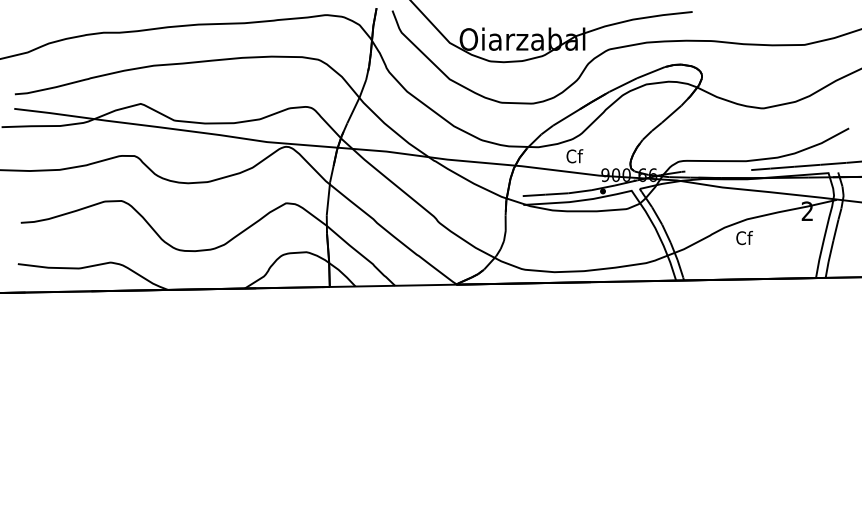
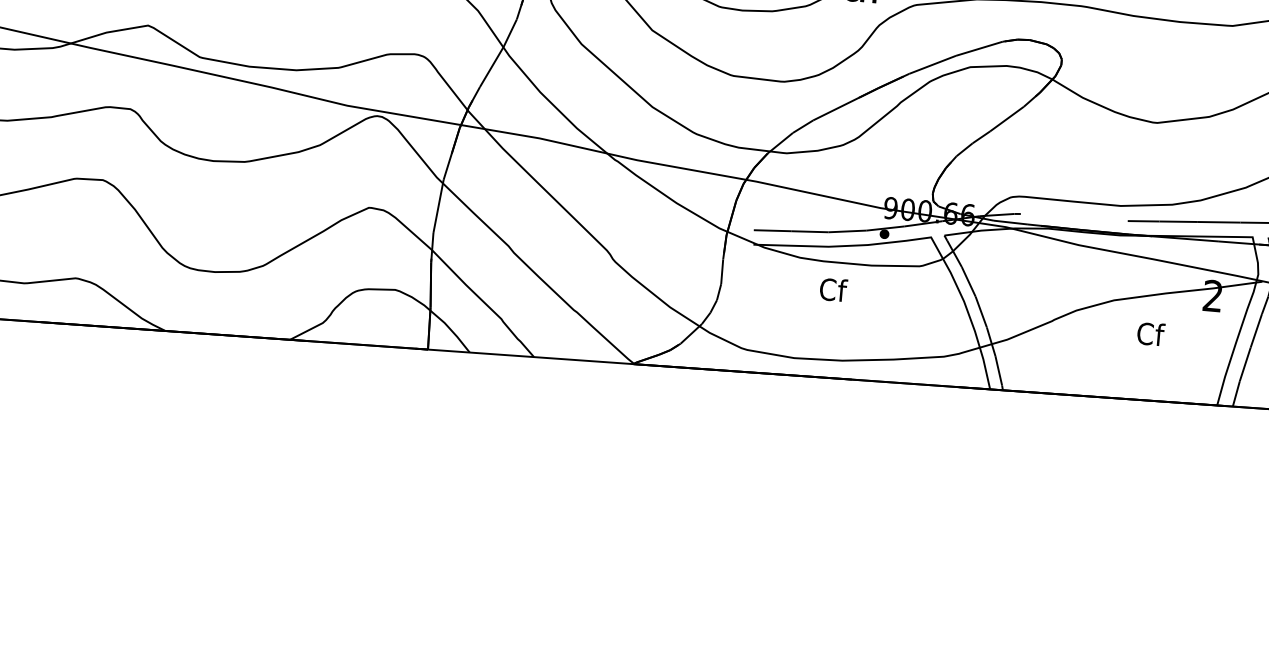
text: (574, 156) -> (832, 290), moved
text: (744, 238) -> (1150, 334), moved

